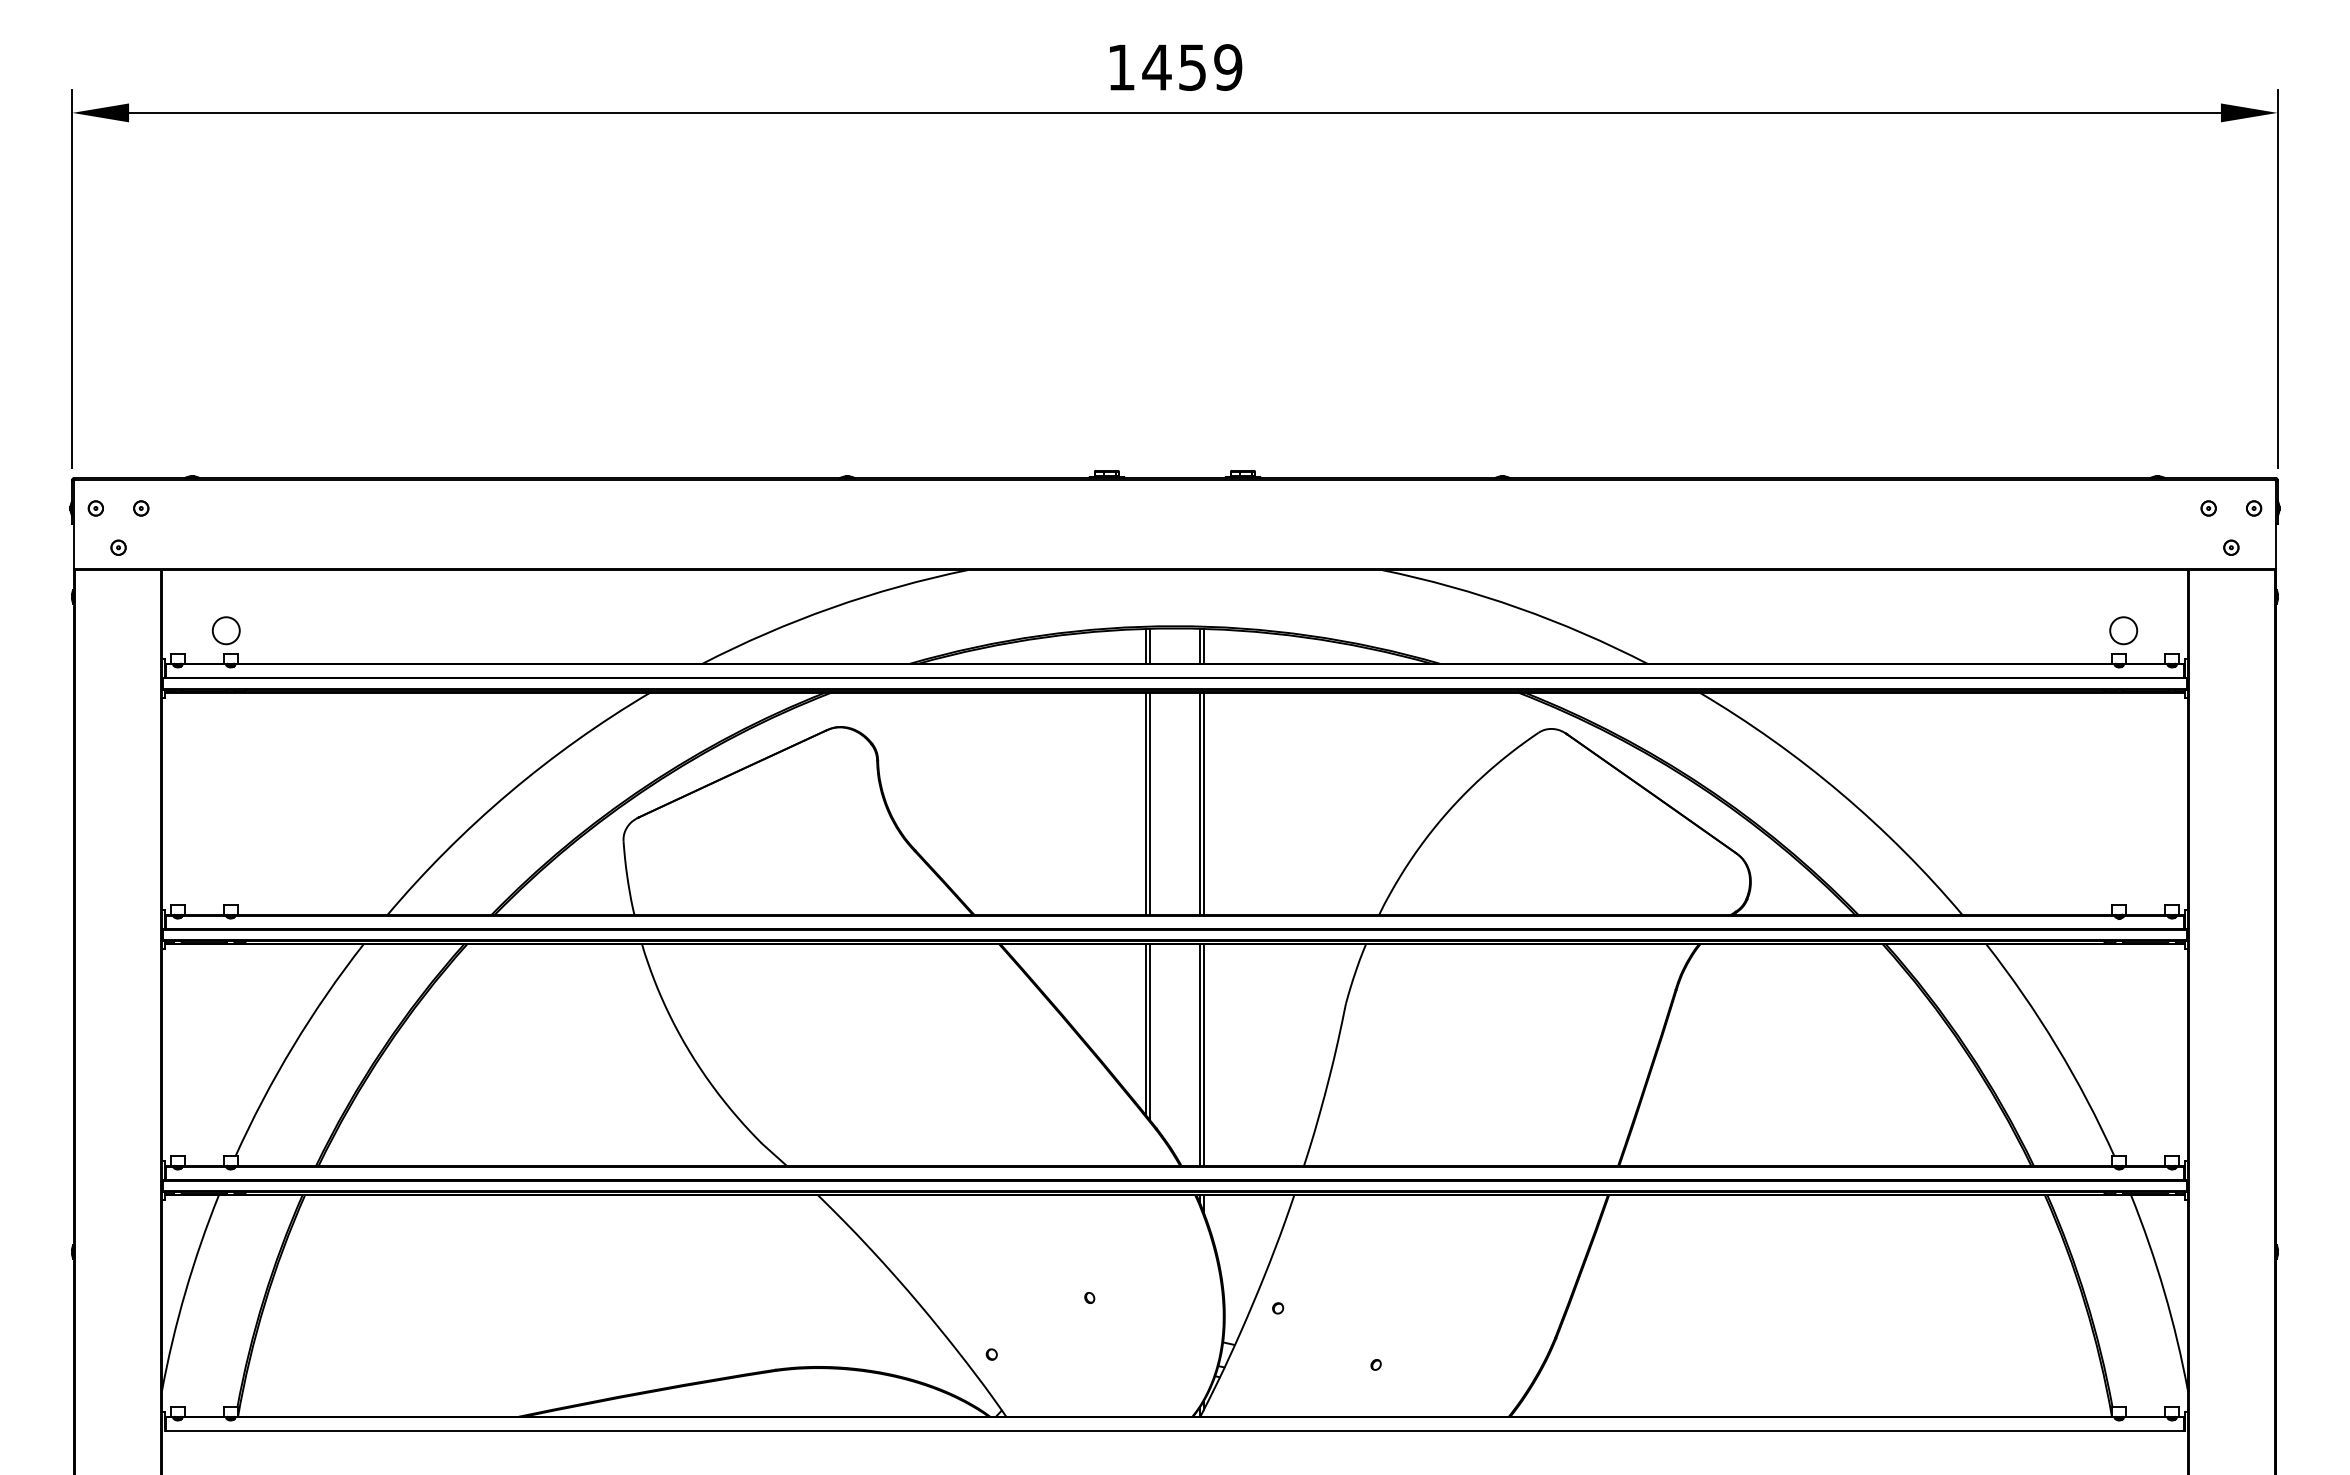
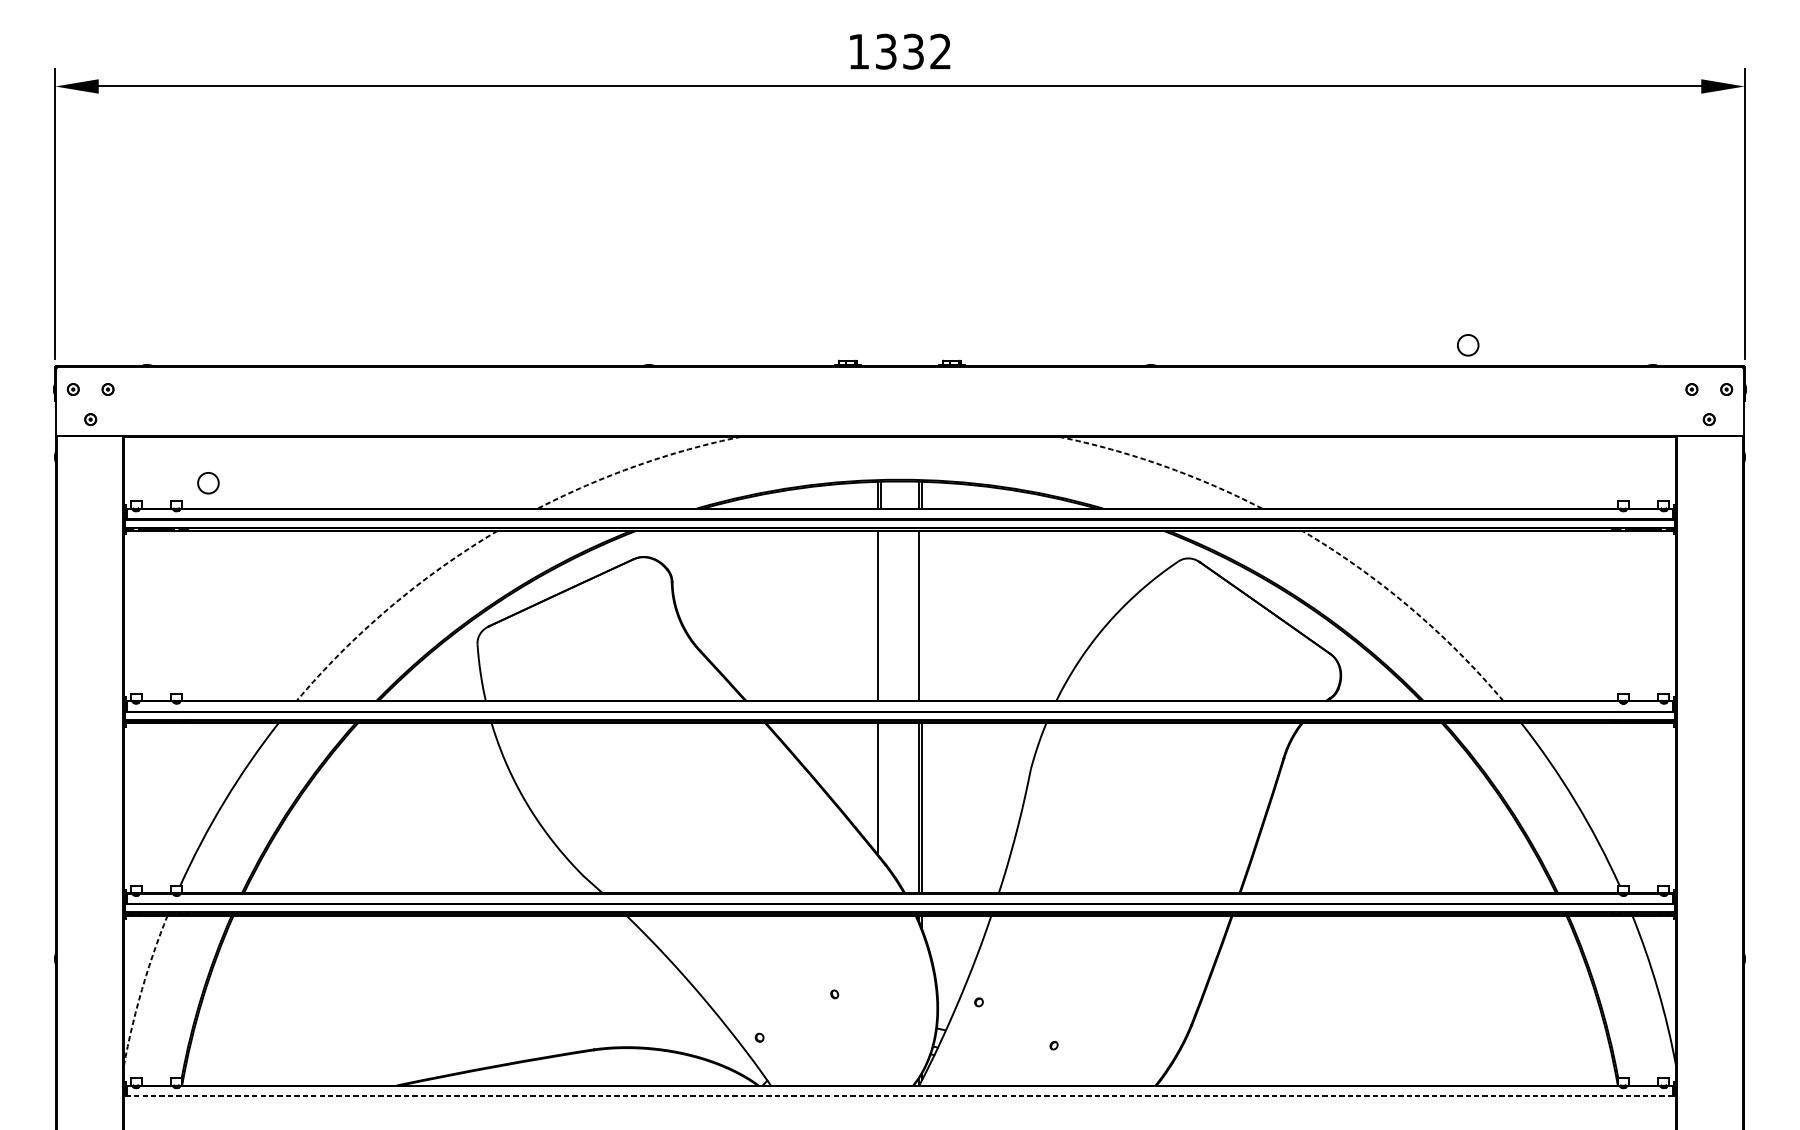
text: (1192, 67) -> (913, 51), 1459 -> 1332
arc: (831, 607) -> (636, 465), solid -> dashed
arc: (1518, 607) -> (1163, 465), solid -> dashed
circle: (225, 630) -> (207, 483), moved
circle: (2123, 630) -> (1468, 345), moved
arc: (509, 793) -> (390, 607), solid -> dashed
arc: (1840, 793) -> (1409, 607), solid -> dashed
line: (1149, 803) -> (880, 615), removed
line: (1203, 803) -> (921, 615), removed
line: (1149, 1031) -> (880, 790), removed
arc: (185, 1291) -> (141, 989), solid -> dashed
line: (1174, 1430) -> (899, 1095), solid -> dashed

